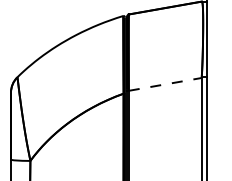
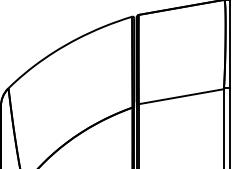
line: (165, 84) -> (181, 96), dashed -> solid

